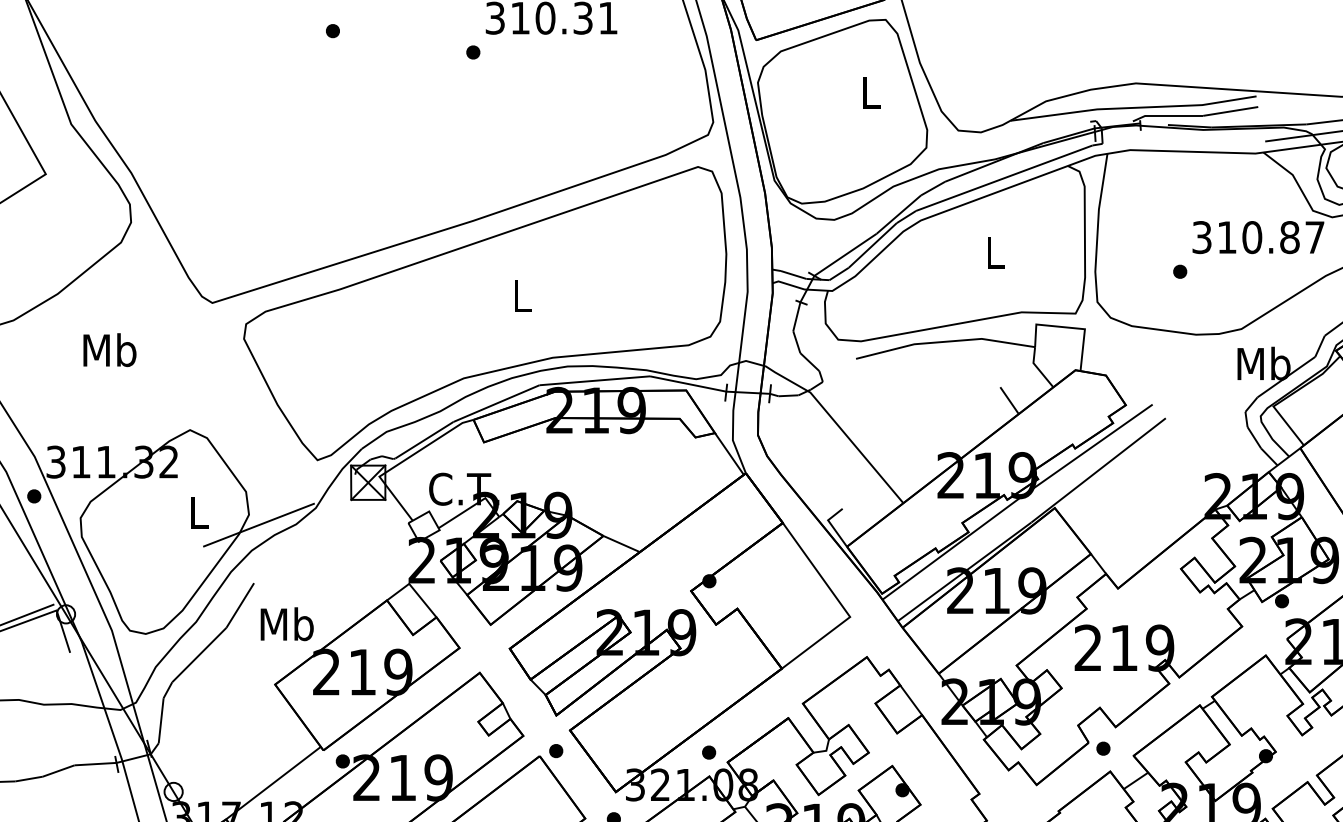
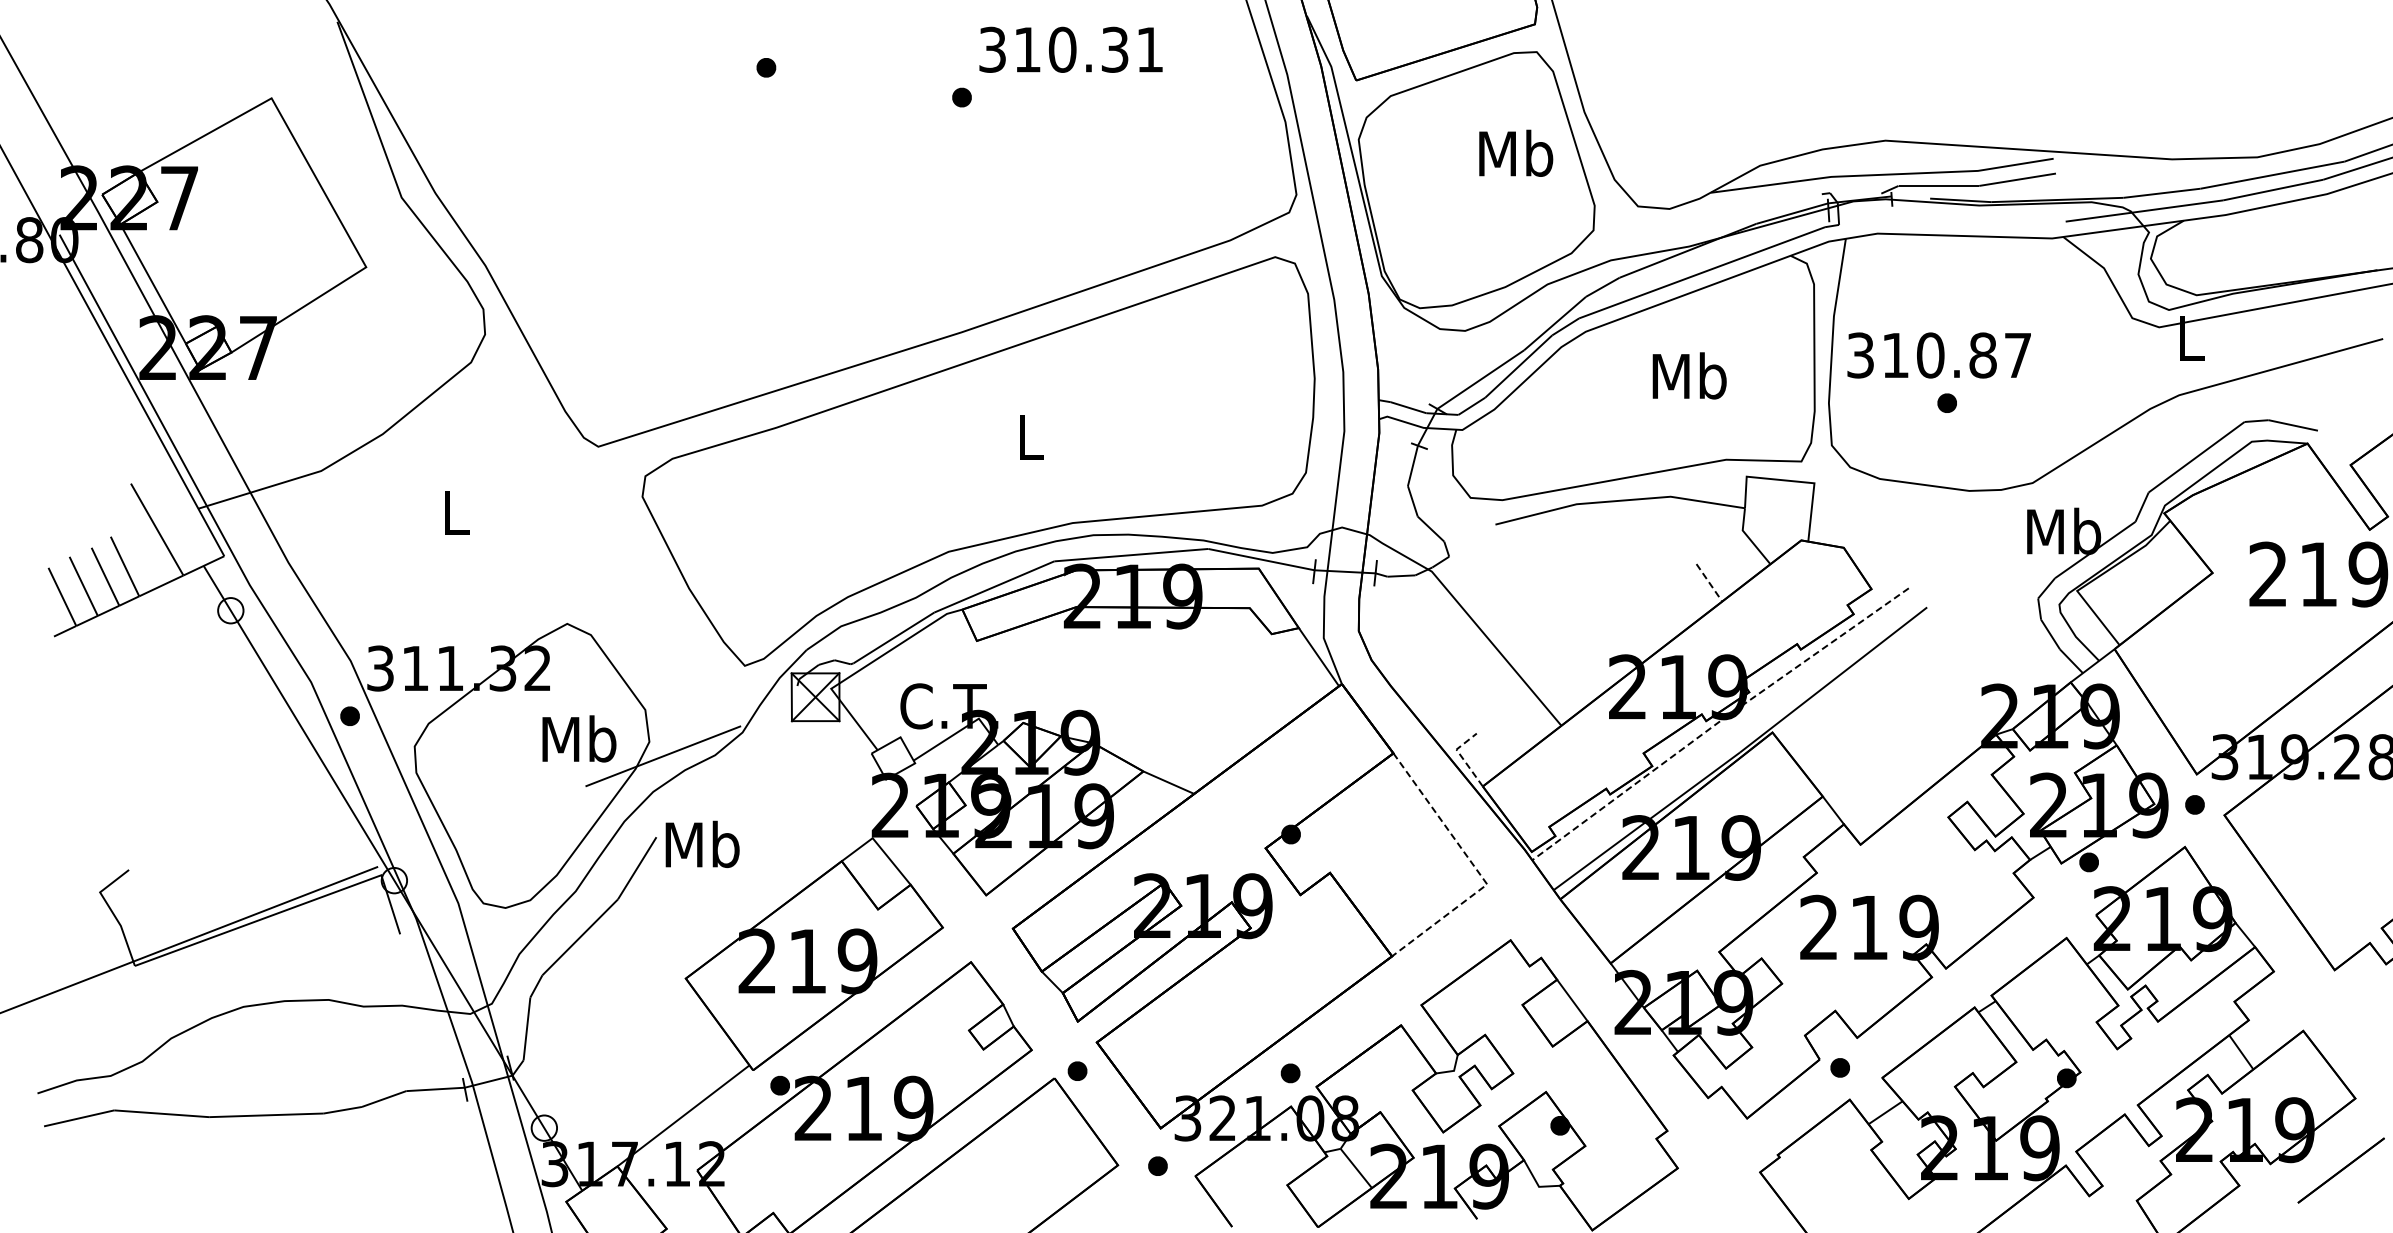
text: (871, 91) -> (1516, 152), L -> Mb
text: (1257, 237) -> (1938, 355), moved
text: (995, 251) -> (1689, 375), L -> Mb
text: (109, 350) -> (455, 512), Mb -> L
line: (1009, 400) -> (1709, 582), solid -> dashed
line: (1016, 500) -> (1719, 721), solid -> dashed
text: (198, 512) -> (579, 738), L -> Mb
line: (831, 525) -> (1461, 756), solid -> dashed
line: (841, 605) -> (1475, 868), solid -> dashed
text: (287, 623) -> (702, 843), moved

